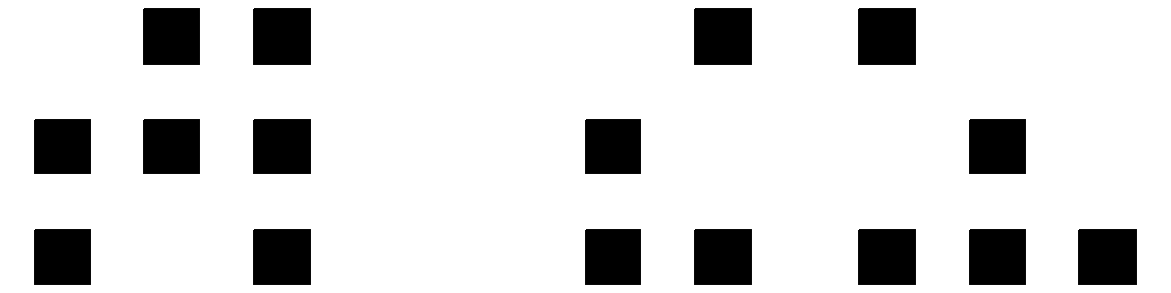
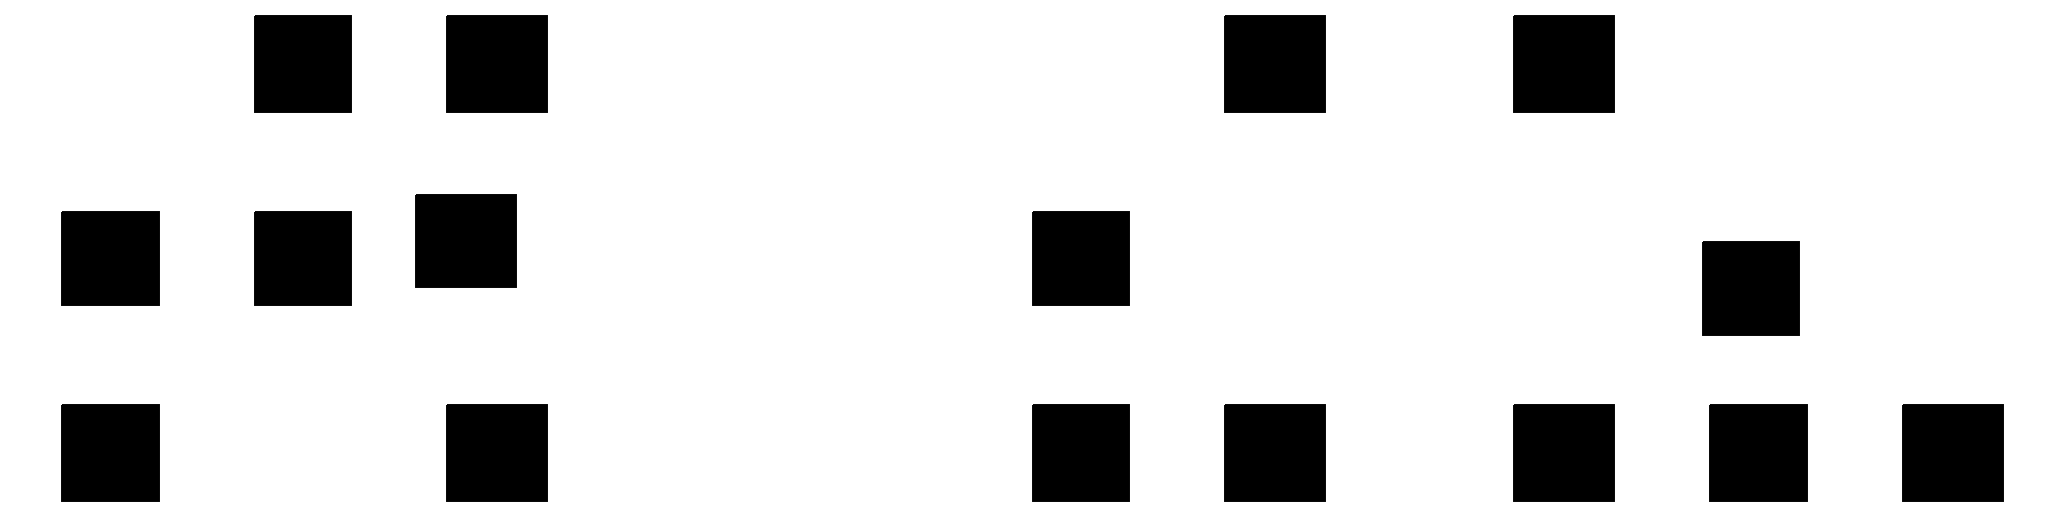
part: (281, 146) -> (464, 240), moved
part: (997, 146) -> (1751, 288), moved

